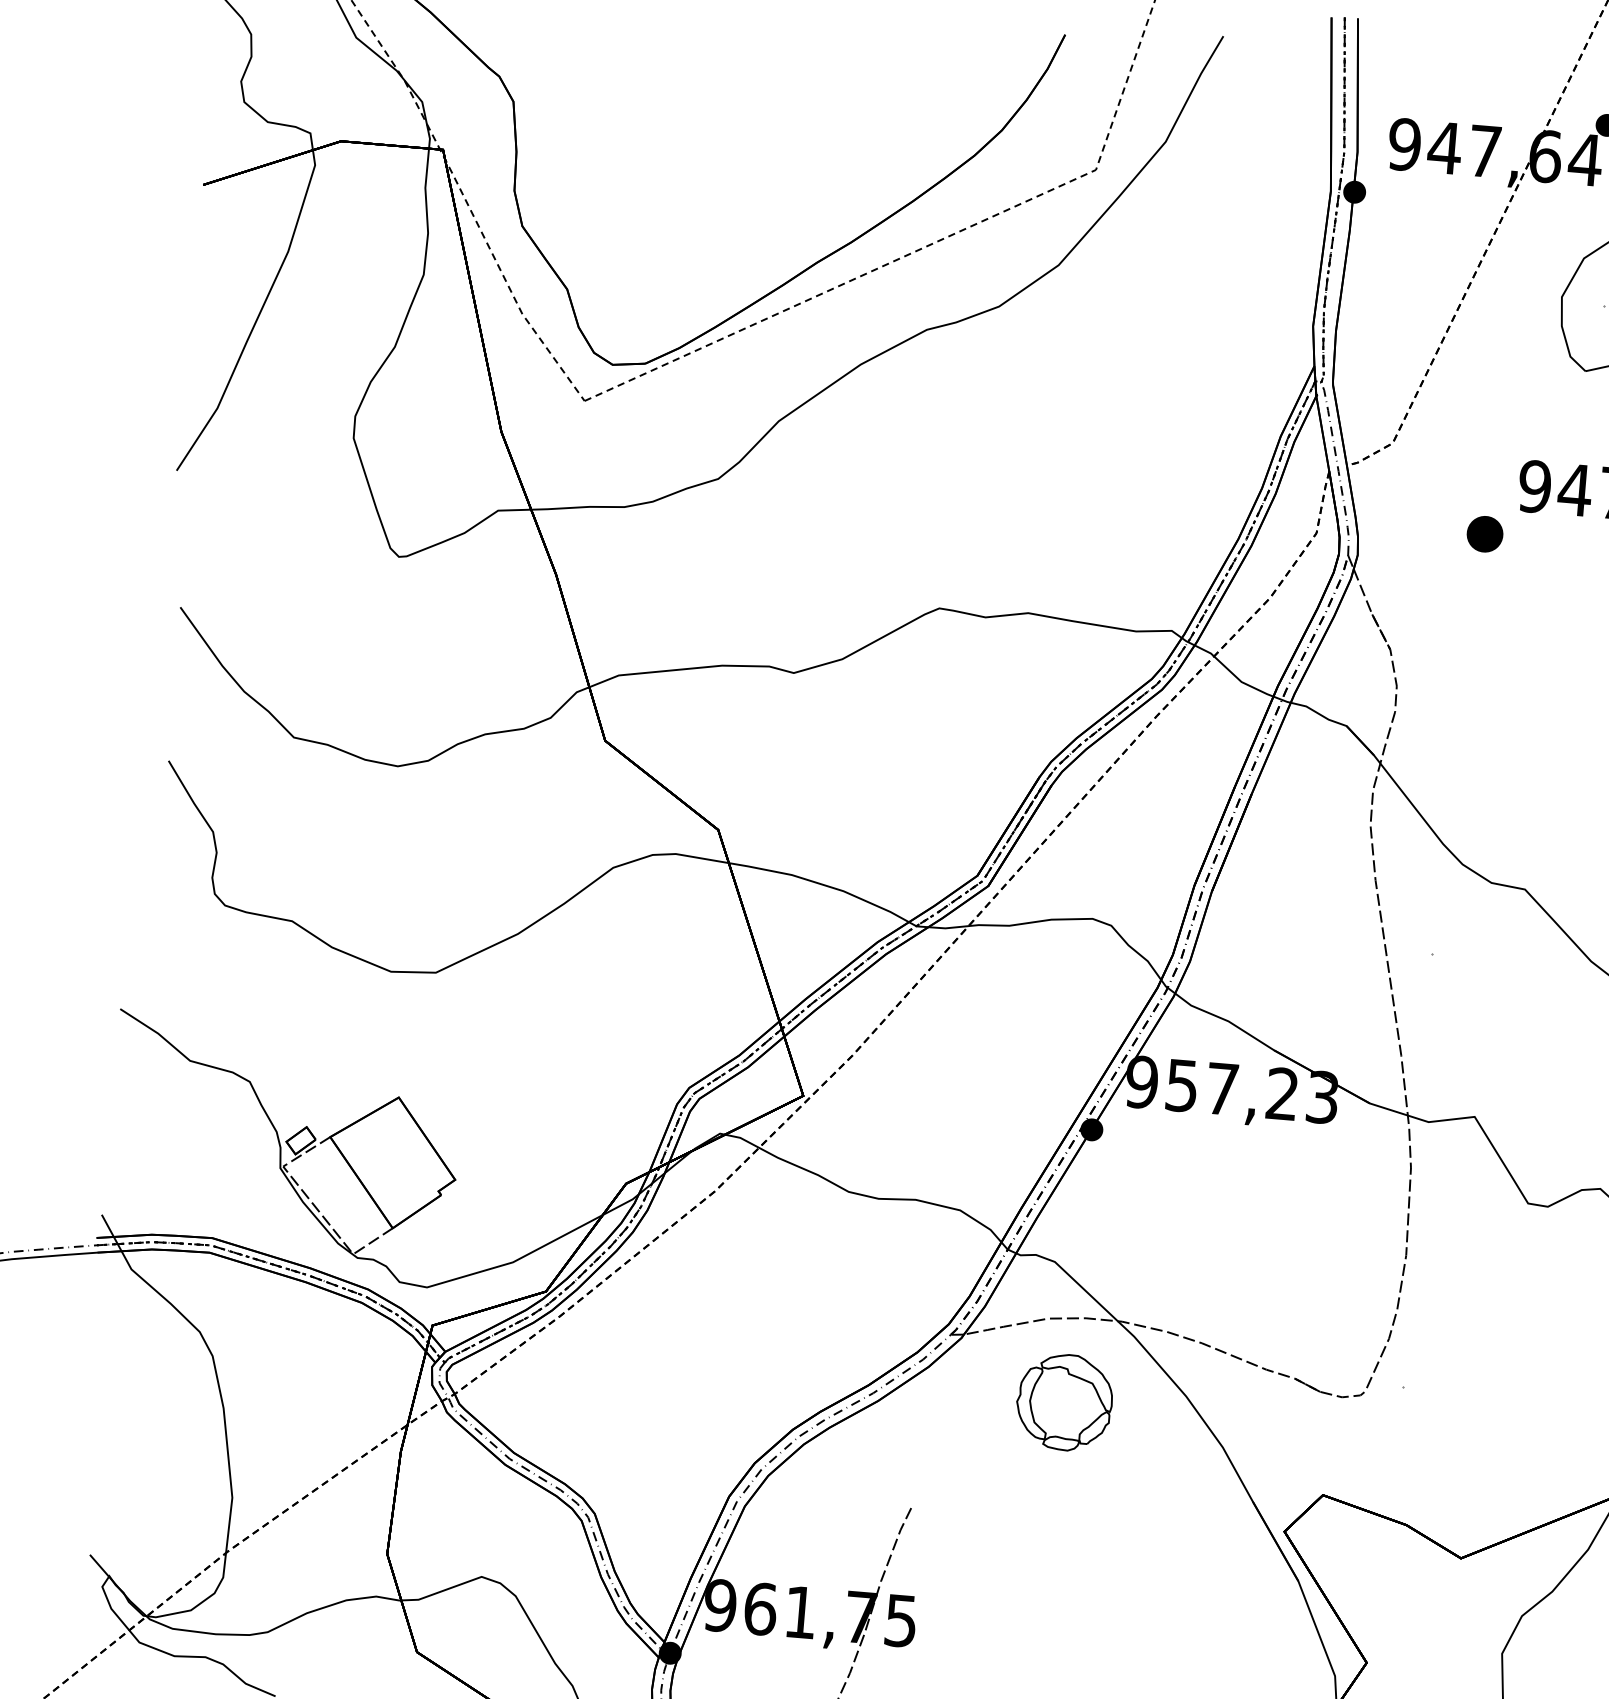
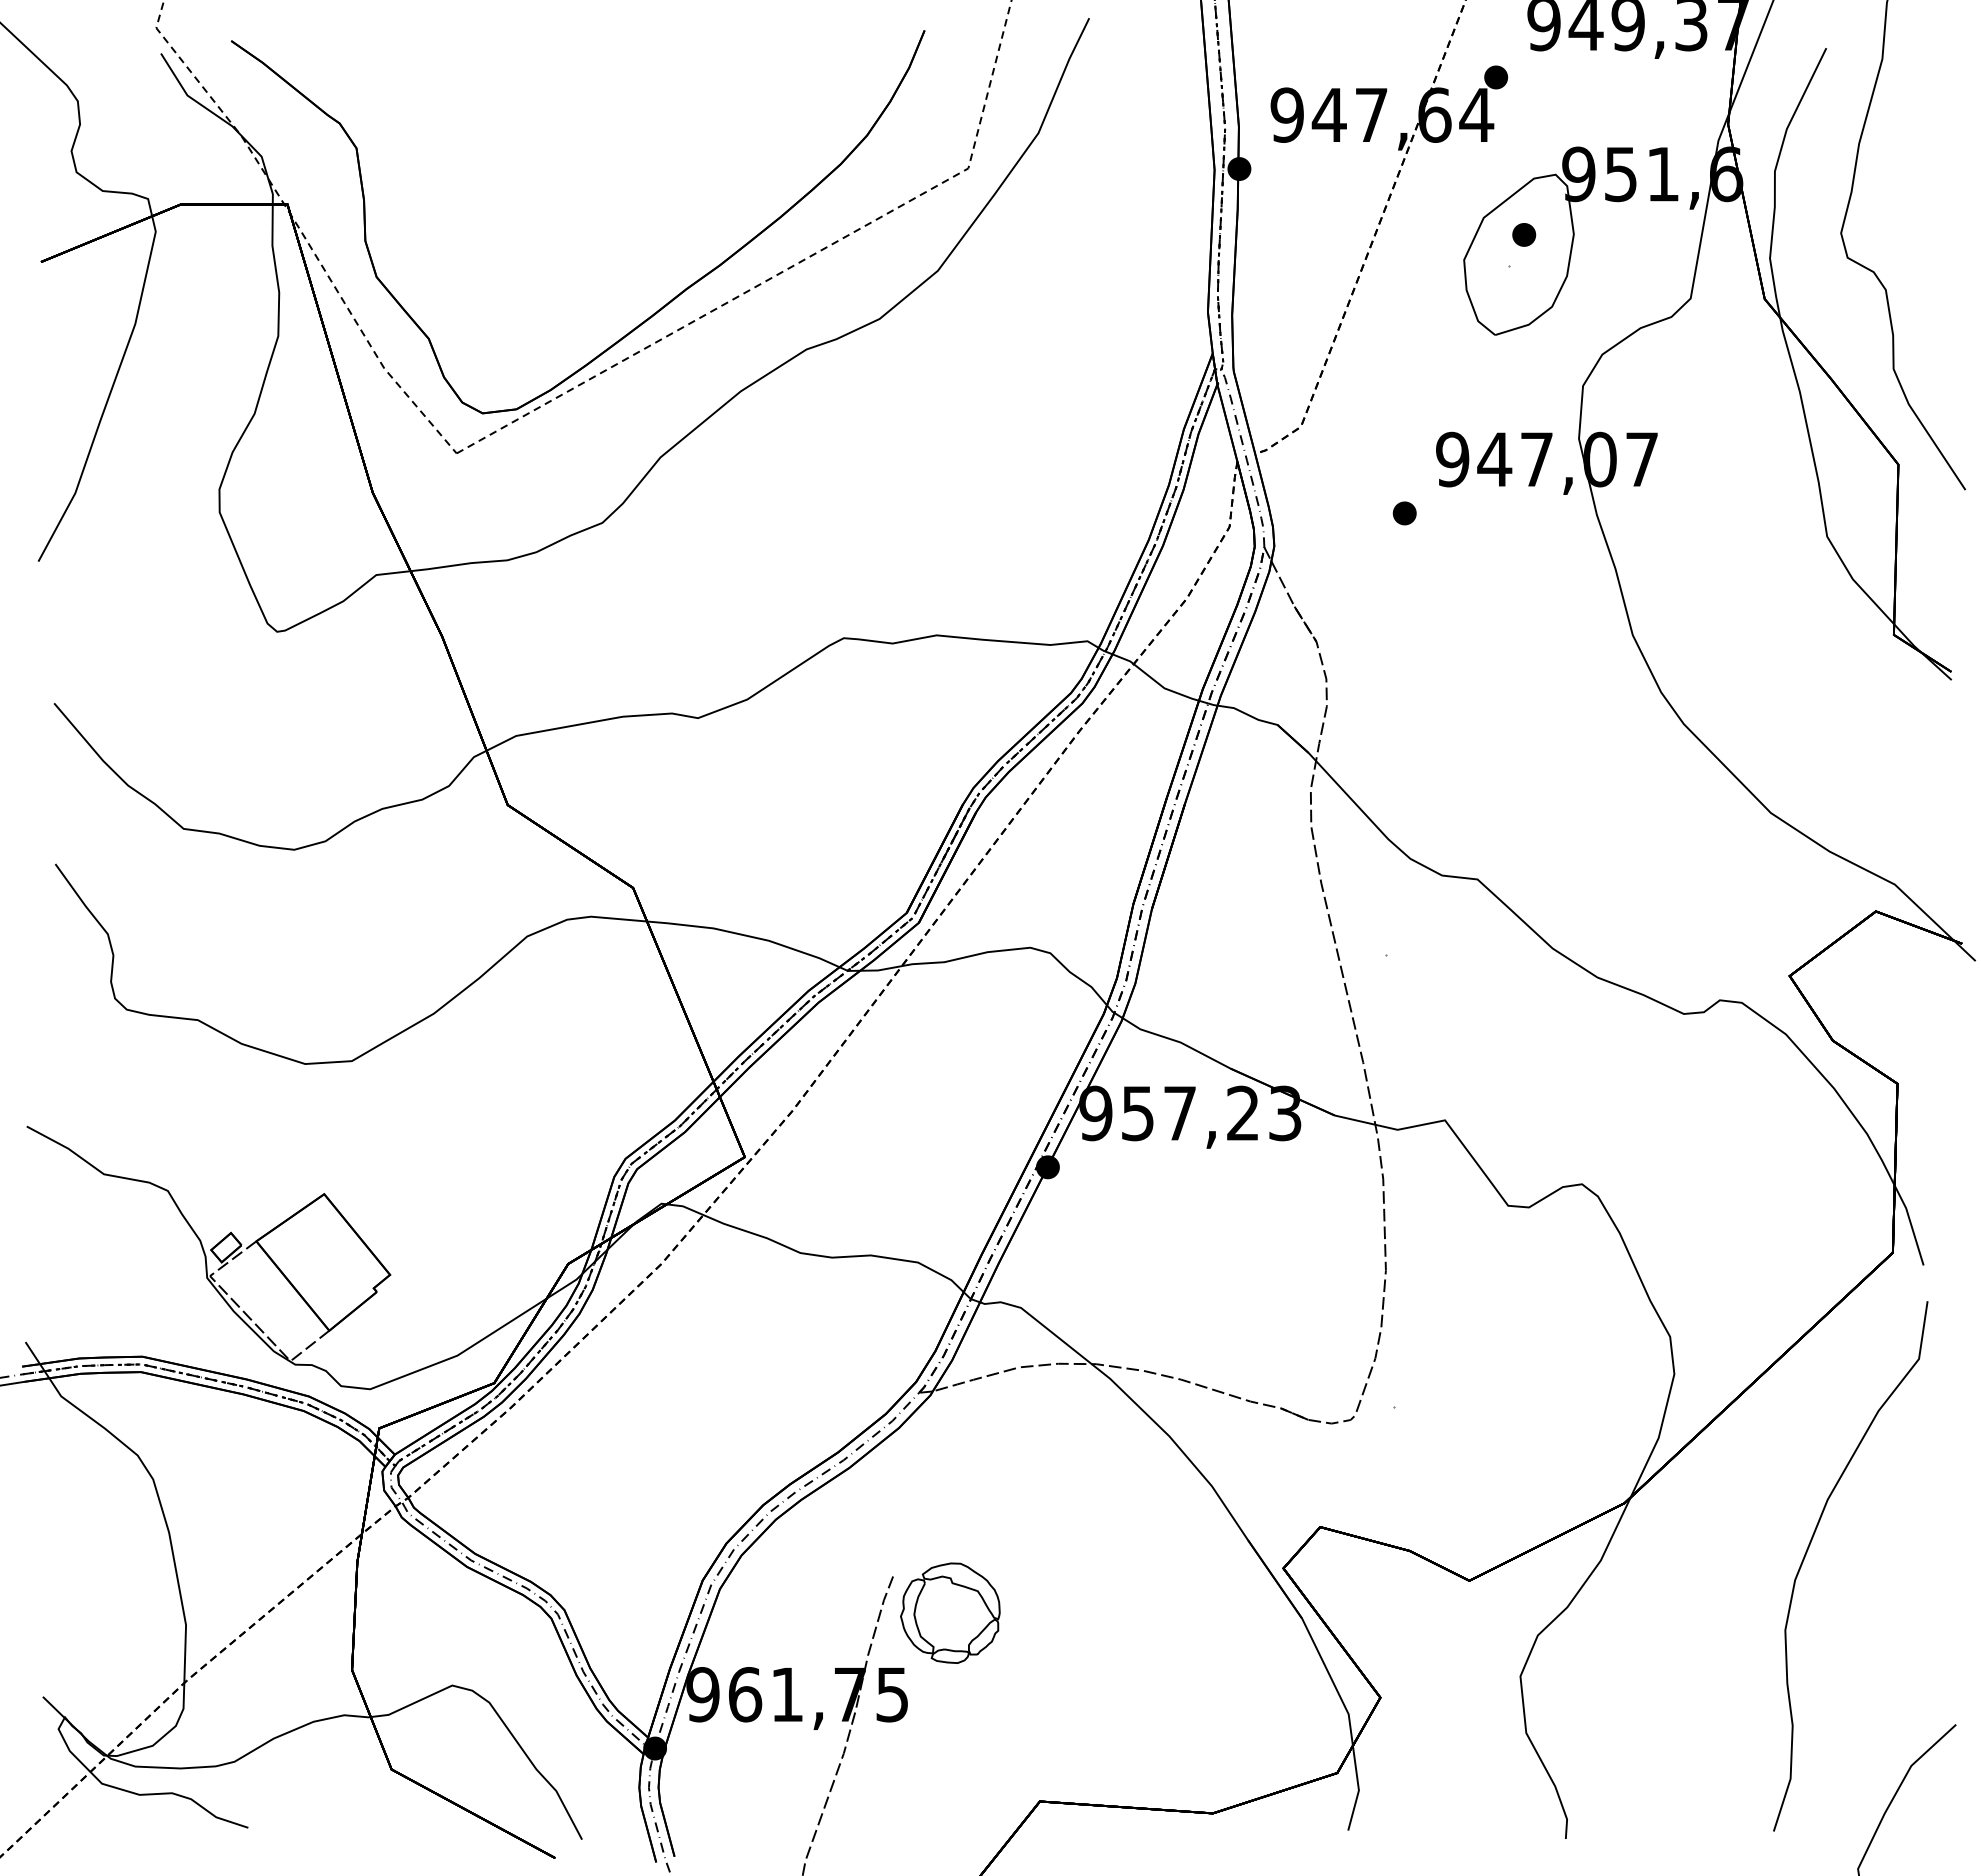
part: (1484, 534) -> (1404, 513), size x0.62
part: (1064, 1401) -> (950, 1612), moved

